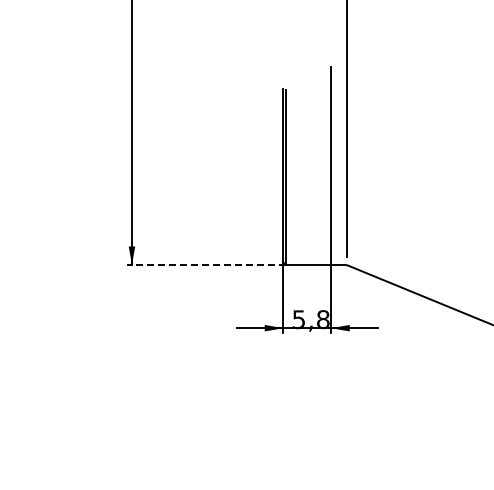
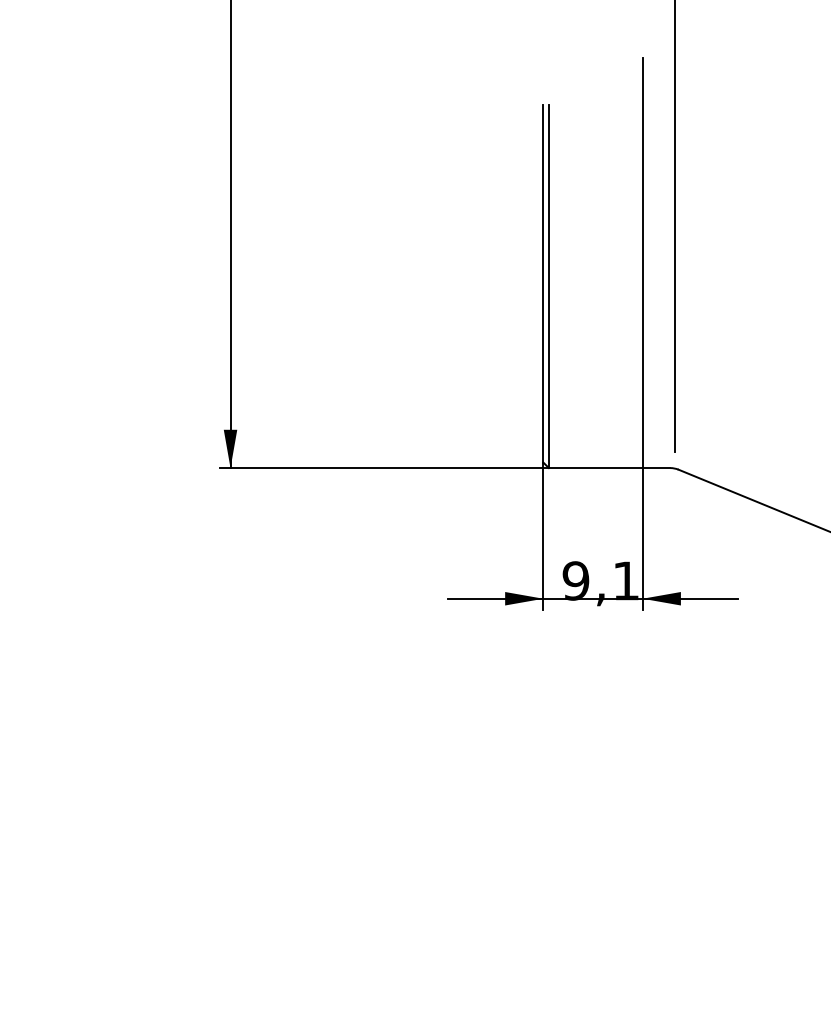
line: (206, 265) -> (384, 469), dashed -> solid
text: (310, 319) -> (599, 580), 5,8 -> 9,1

